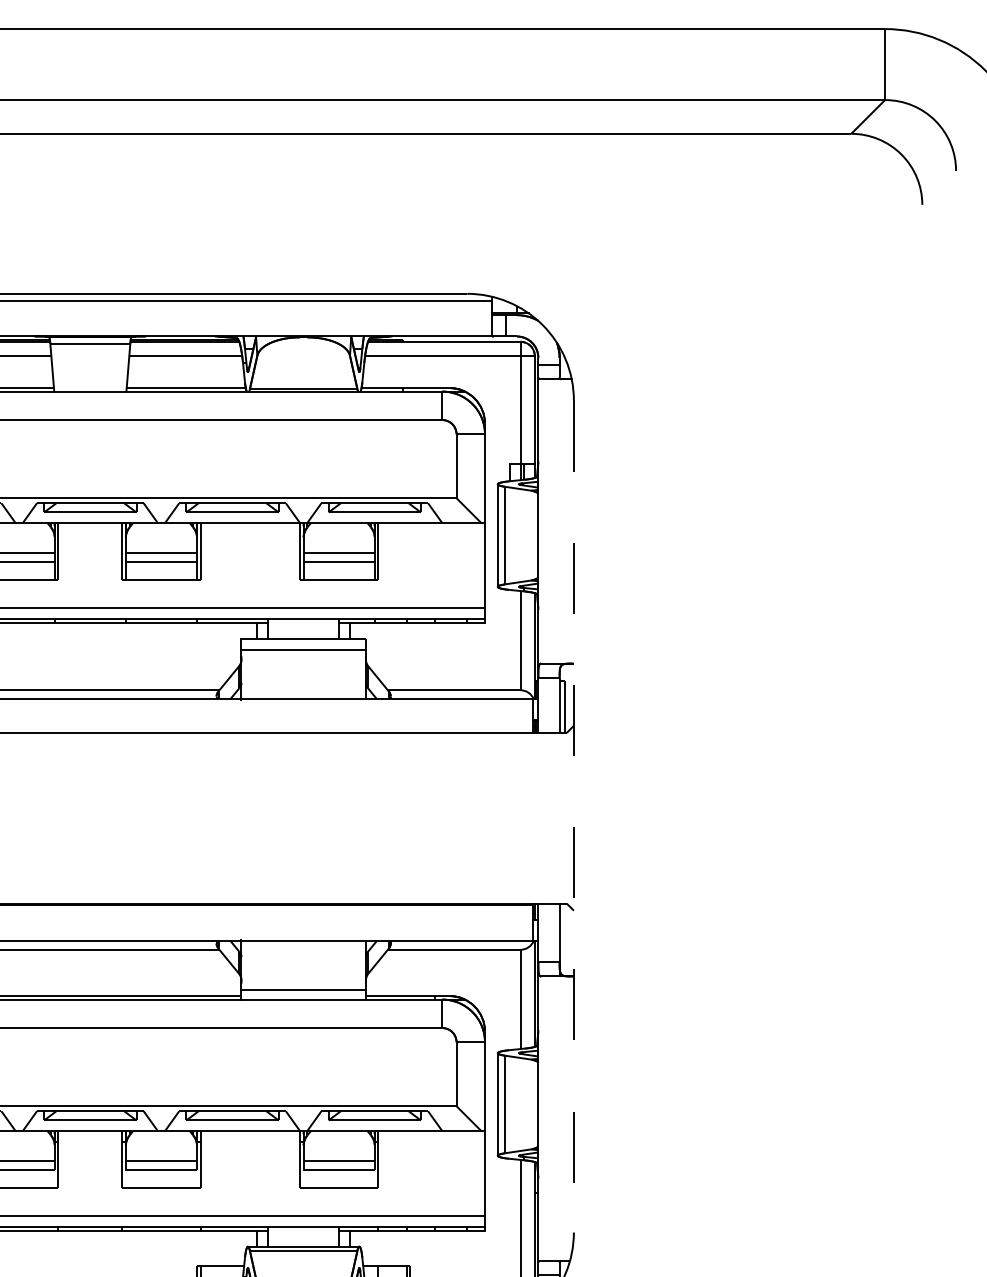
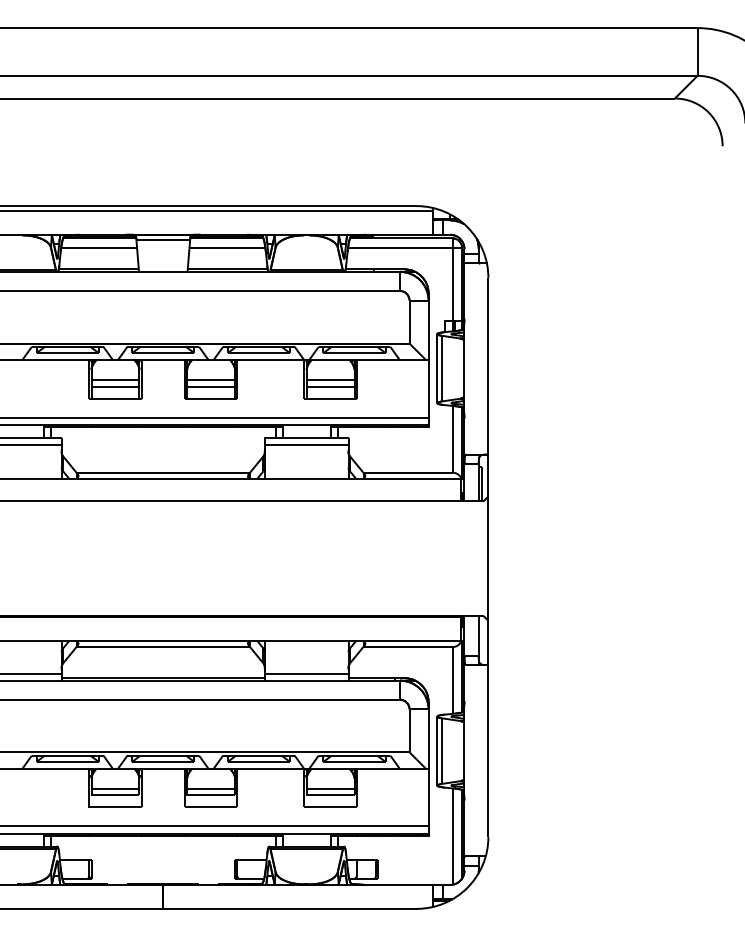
line: (574, 816) -> (488, 557), dashed -> solid

